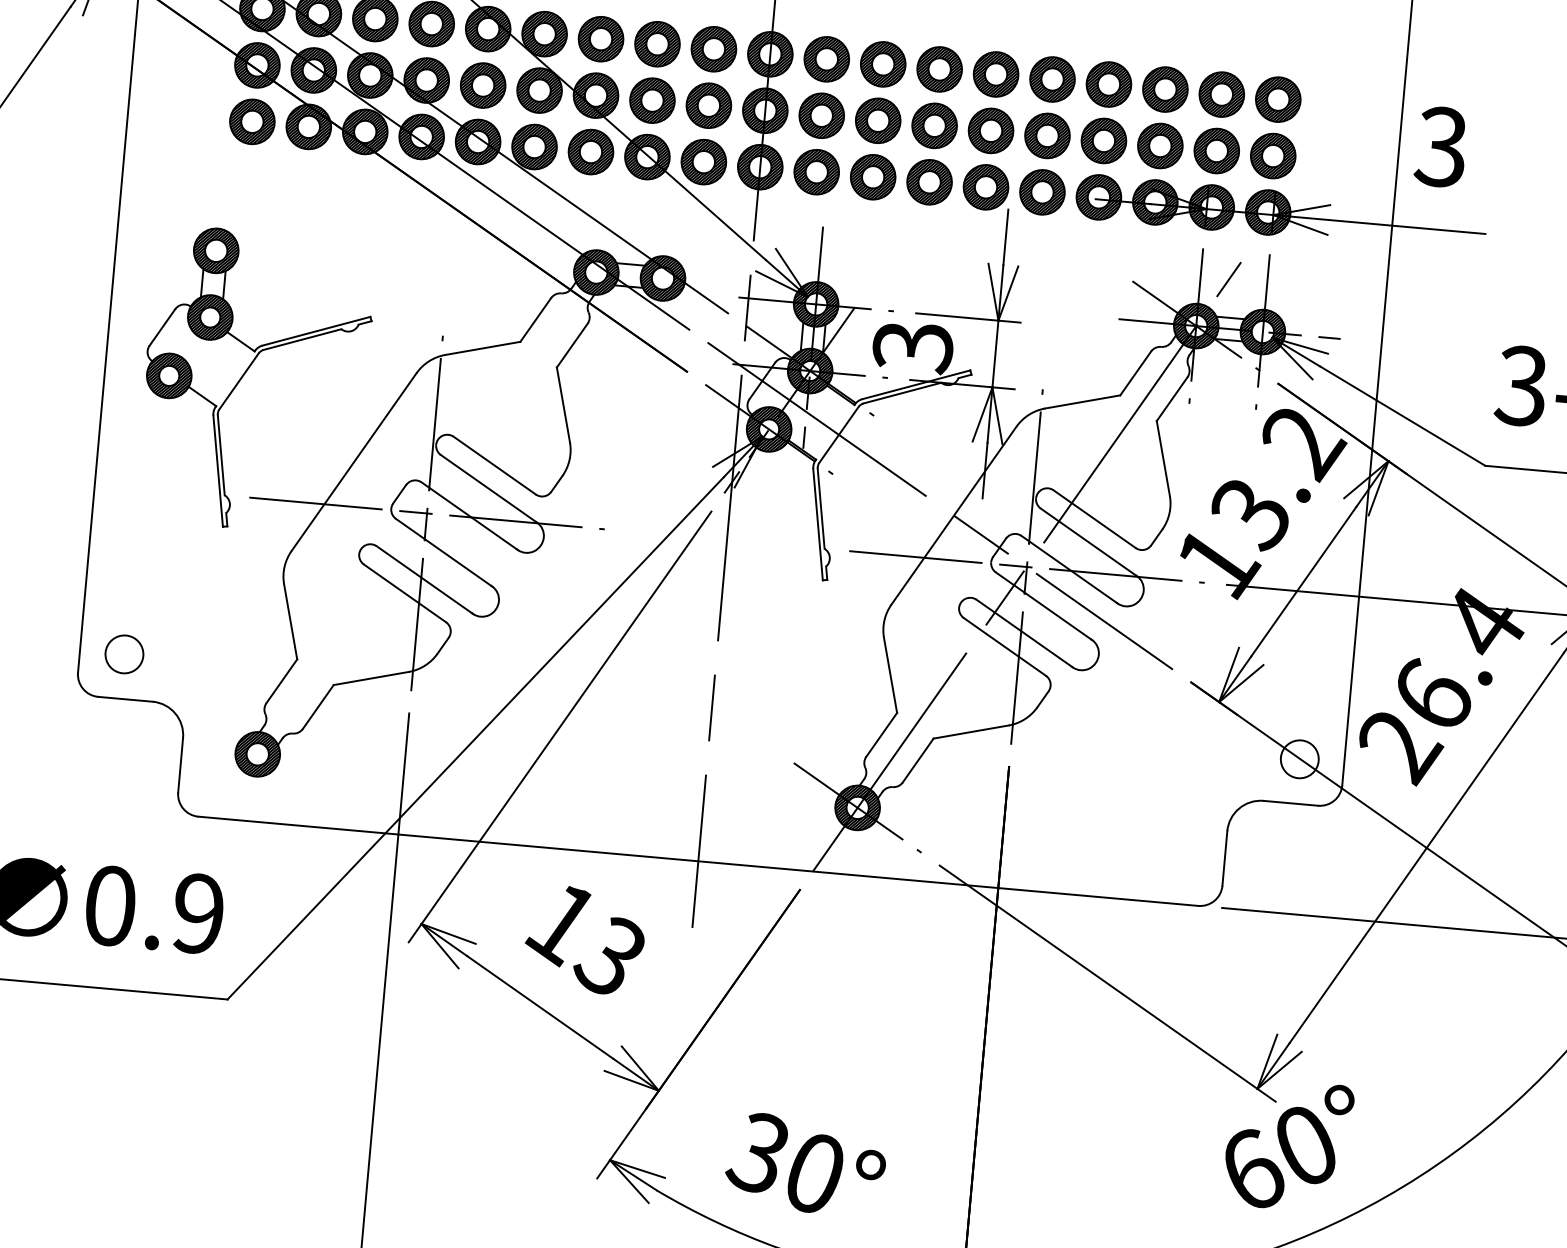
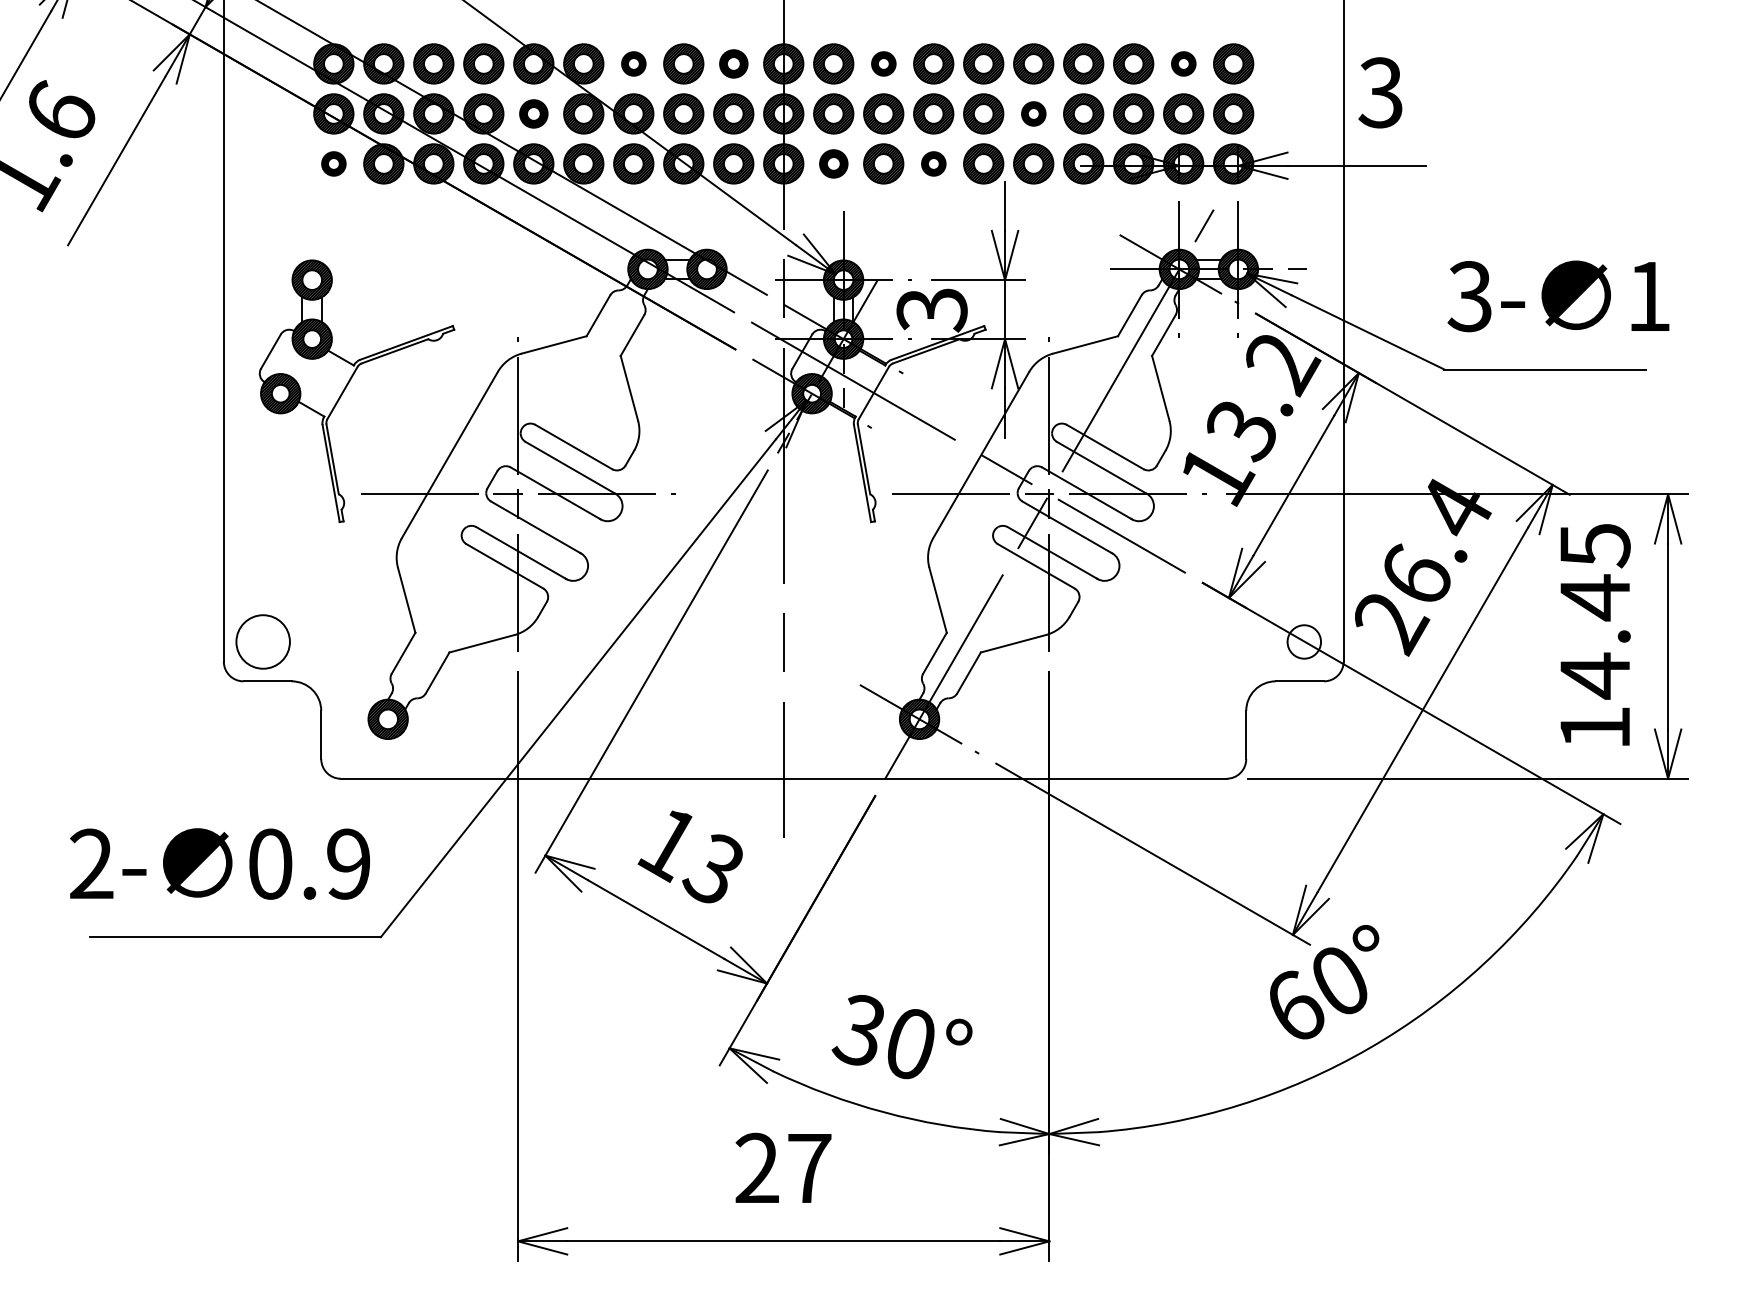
part: (600, 38) -> (633, 63), size x0.6
part: (713, 48) -> (733, 63), size x0.7
part: (883, 63) -> (883, 63), size x0.6
part: (482, 85) -> (533, 113), size x0.7
part: (1221, 94) -> (1183, 63), size x0.6
part: (252, 121) -> (333, 163), size x0.6
part: (1047, 135) -> (1033, 113), size x0.6
part: (816, 171) -> (833, 163), size x0.7
part: (929, 181) -> (933, 163), size x0.6
circle: (123, 653) -> (262, 641), size x1.6

